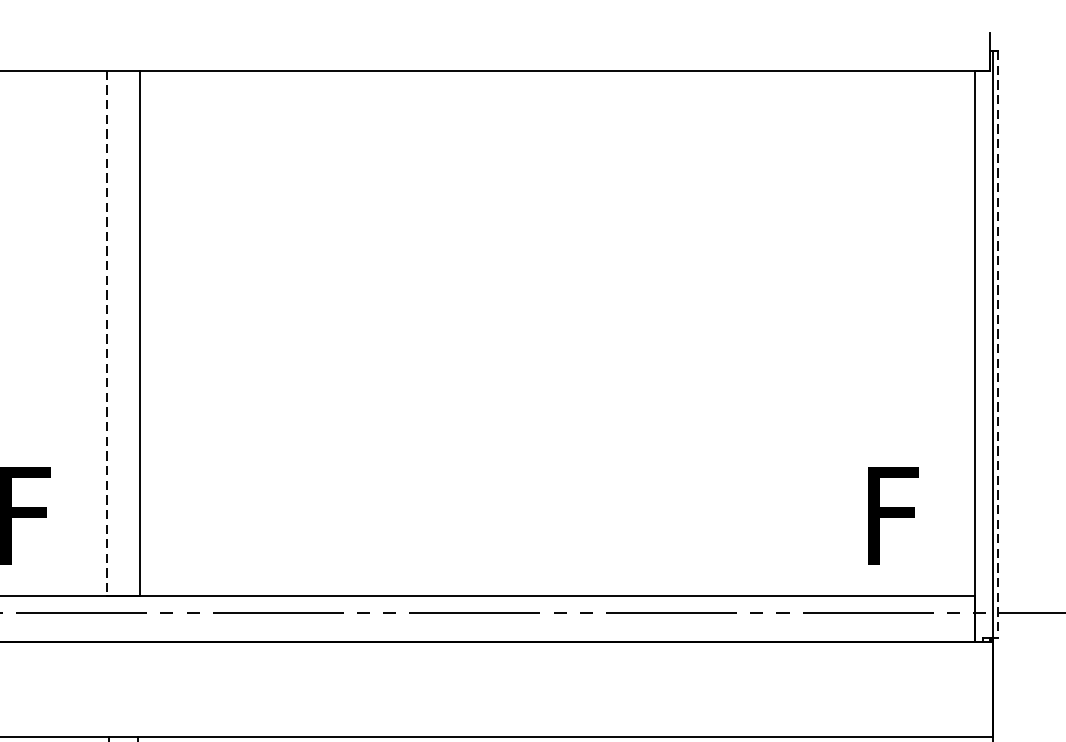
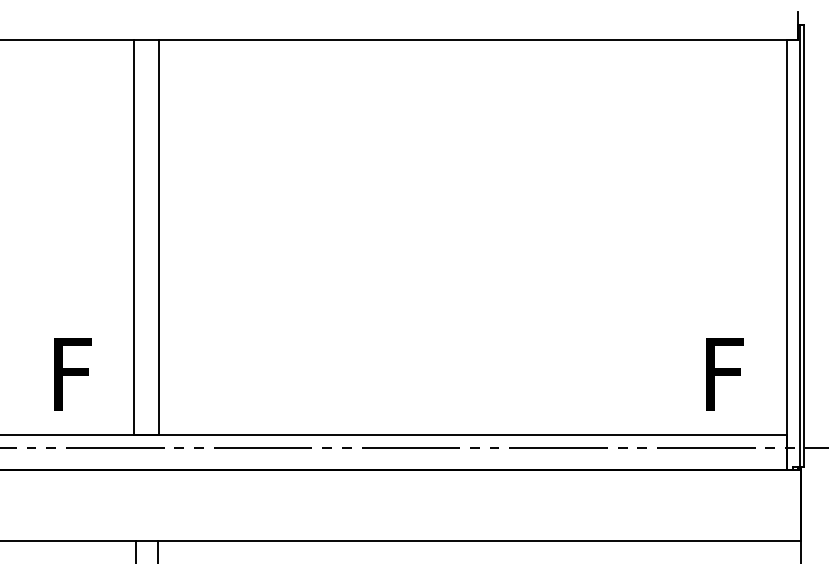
line: (107, 333) -> (134, 237), dashed -> solid
line: (998, 345) -> (804, 246), dashed -> solid

